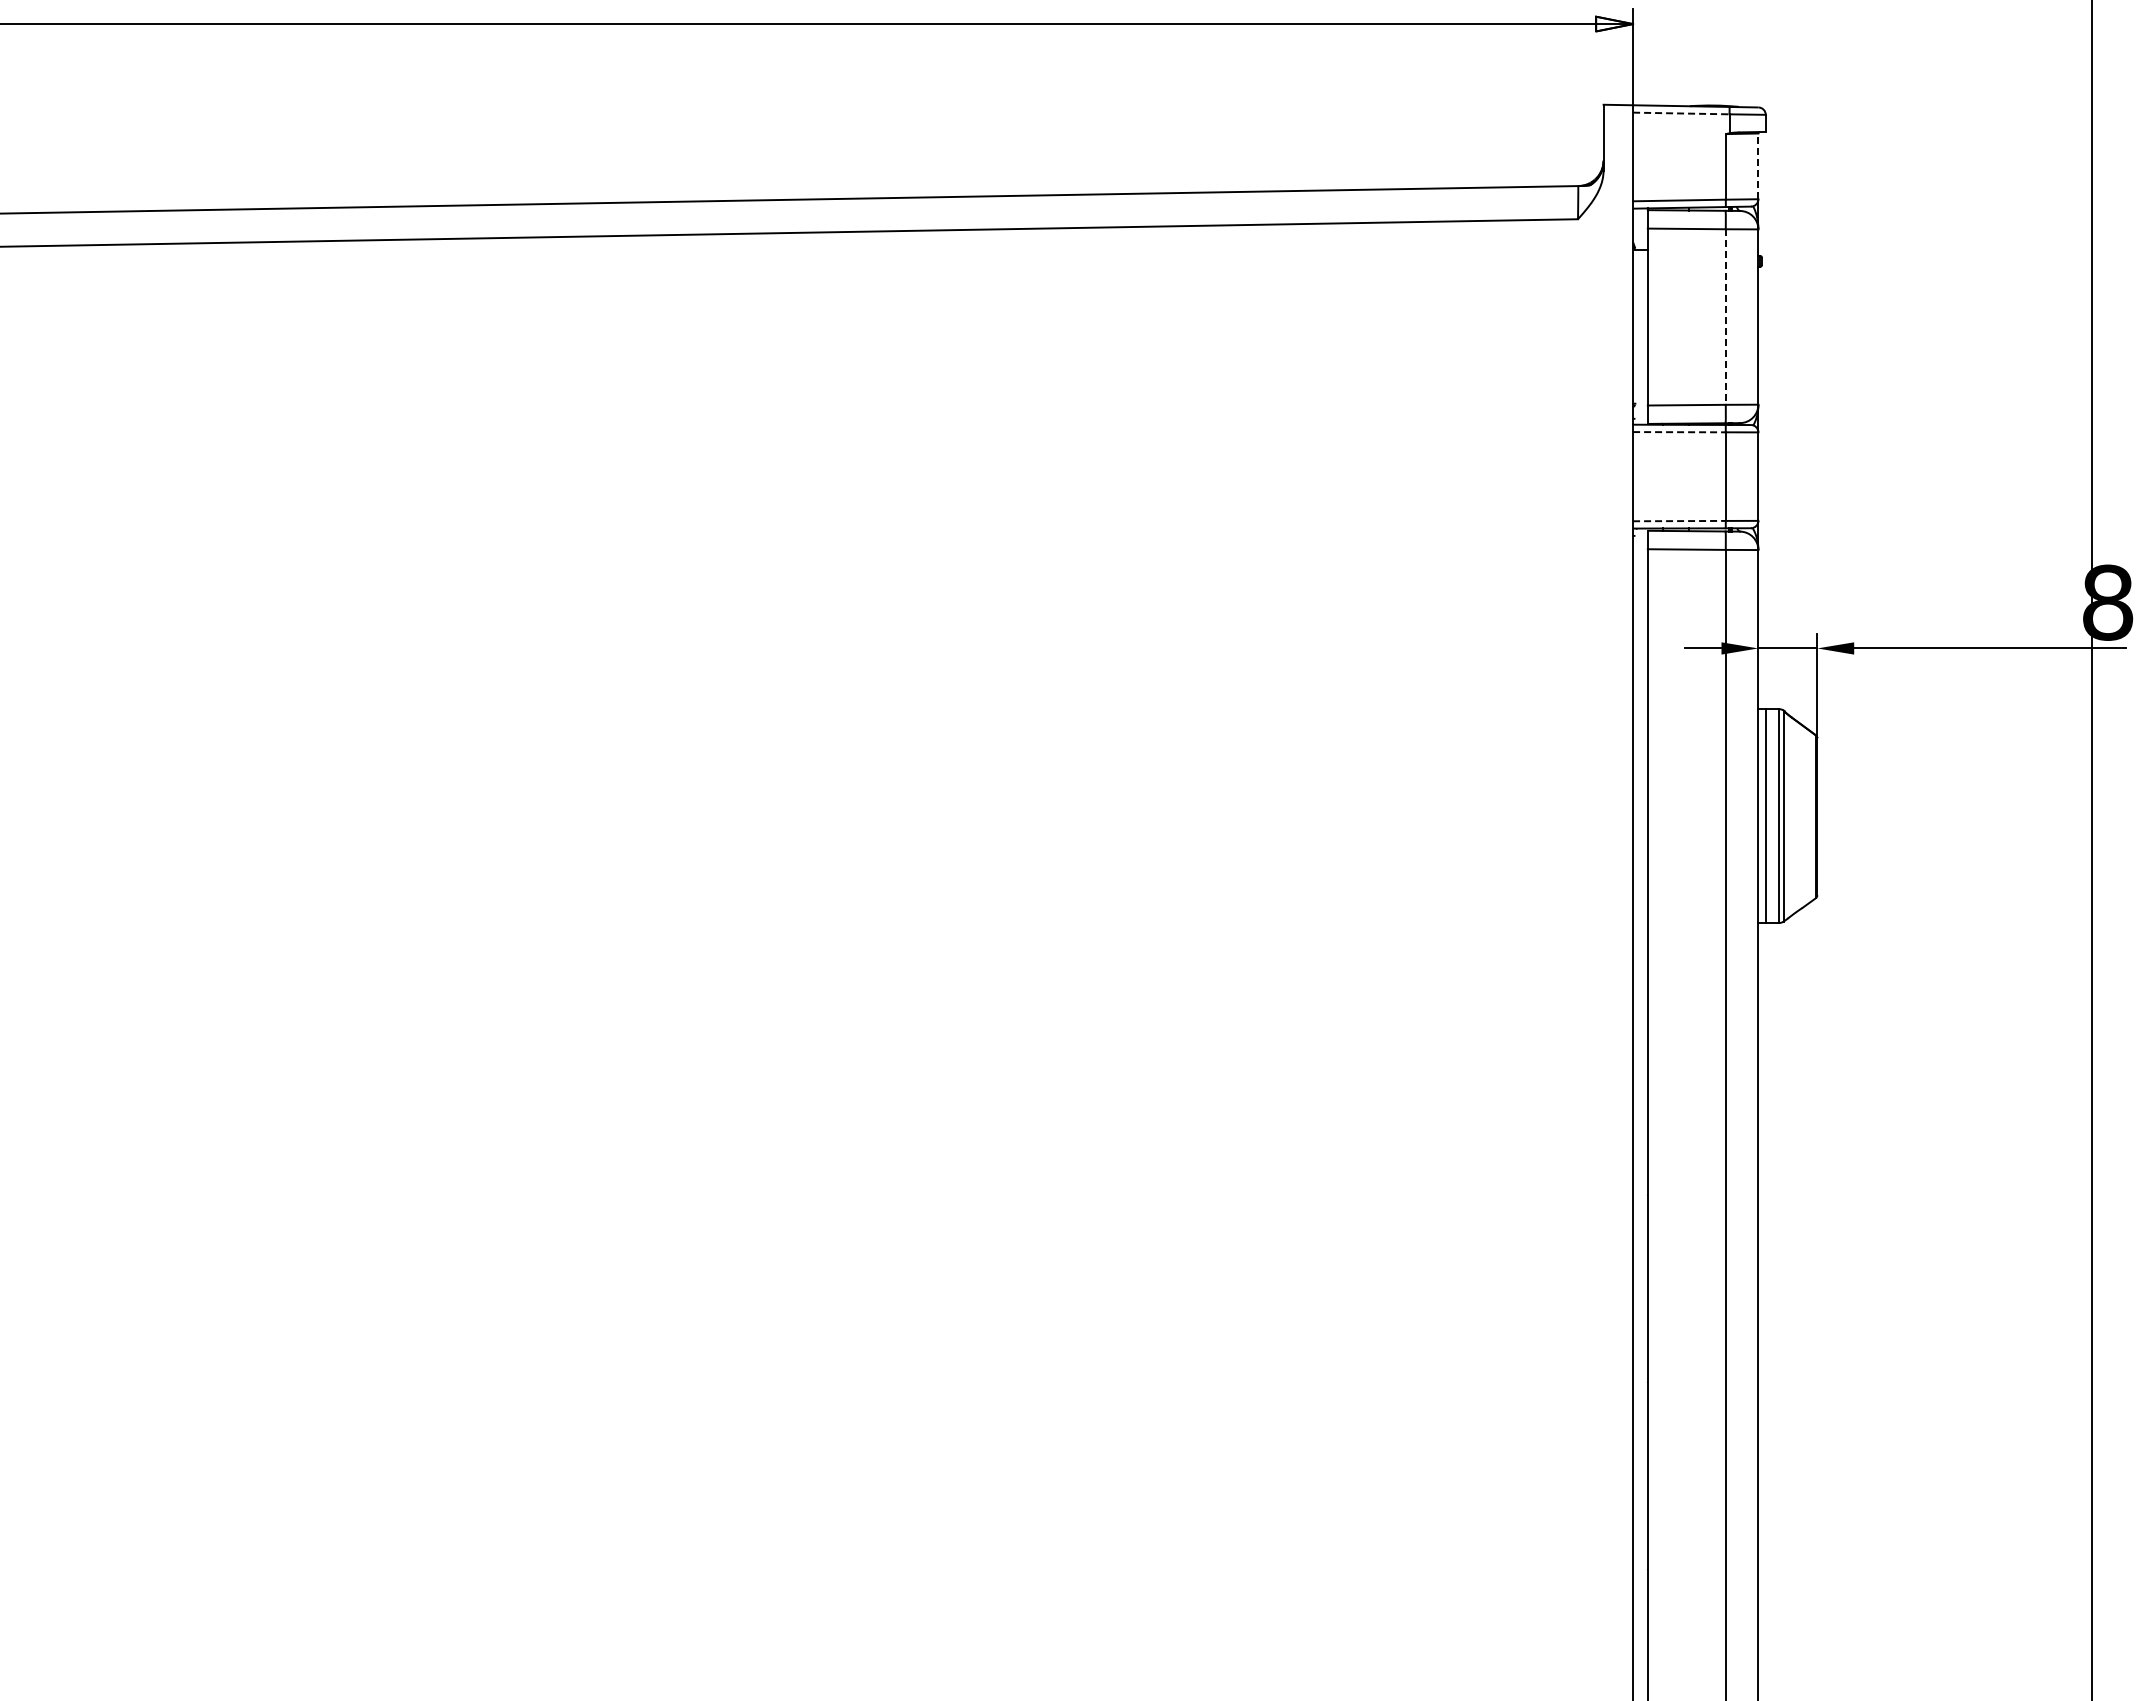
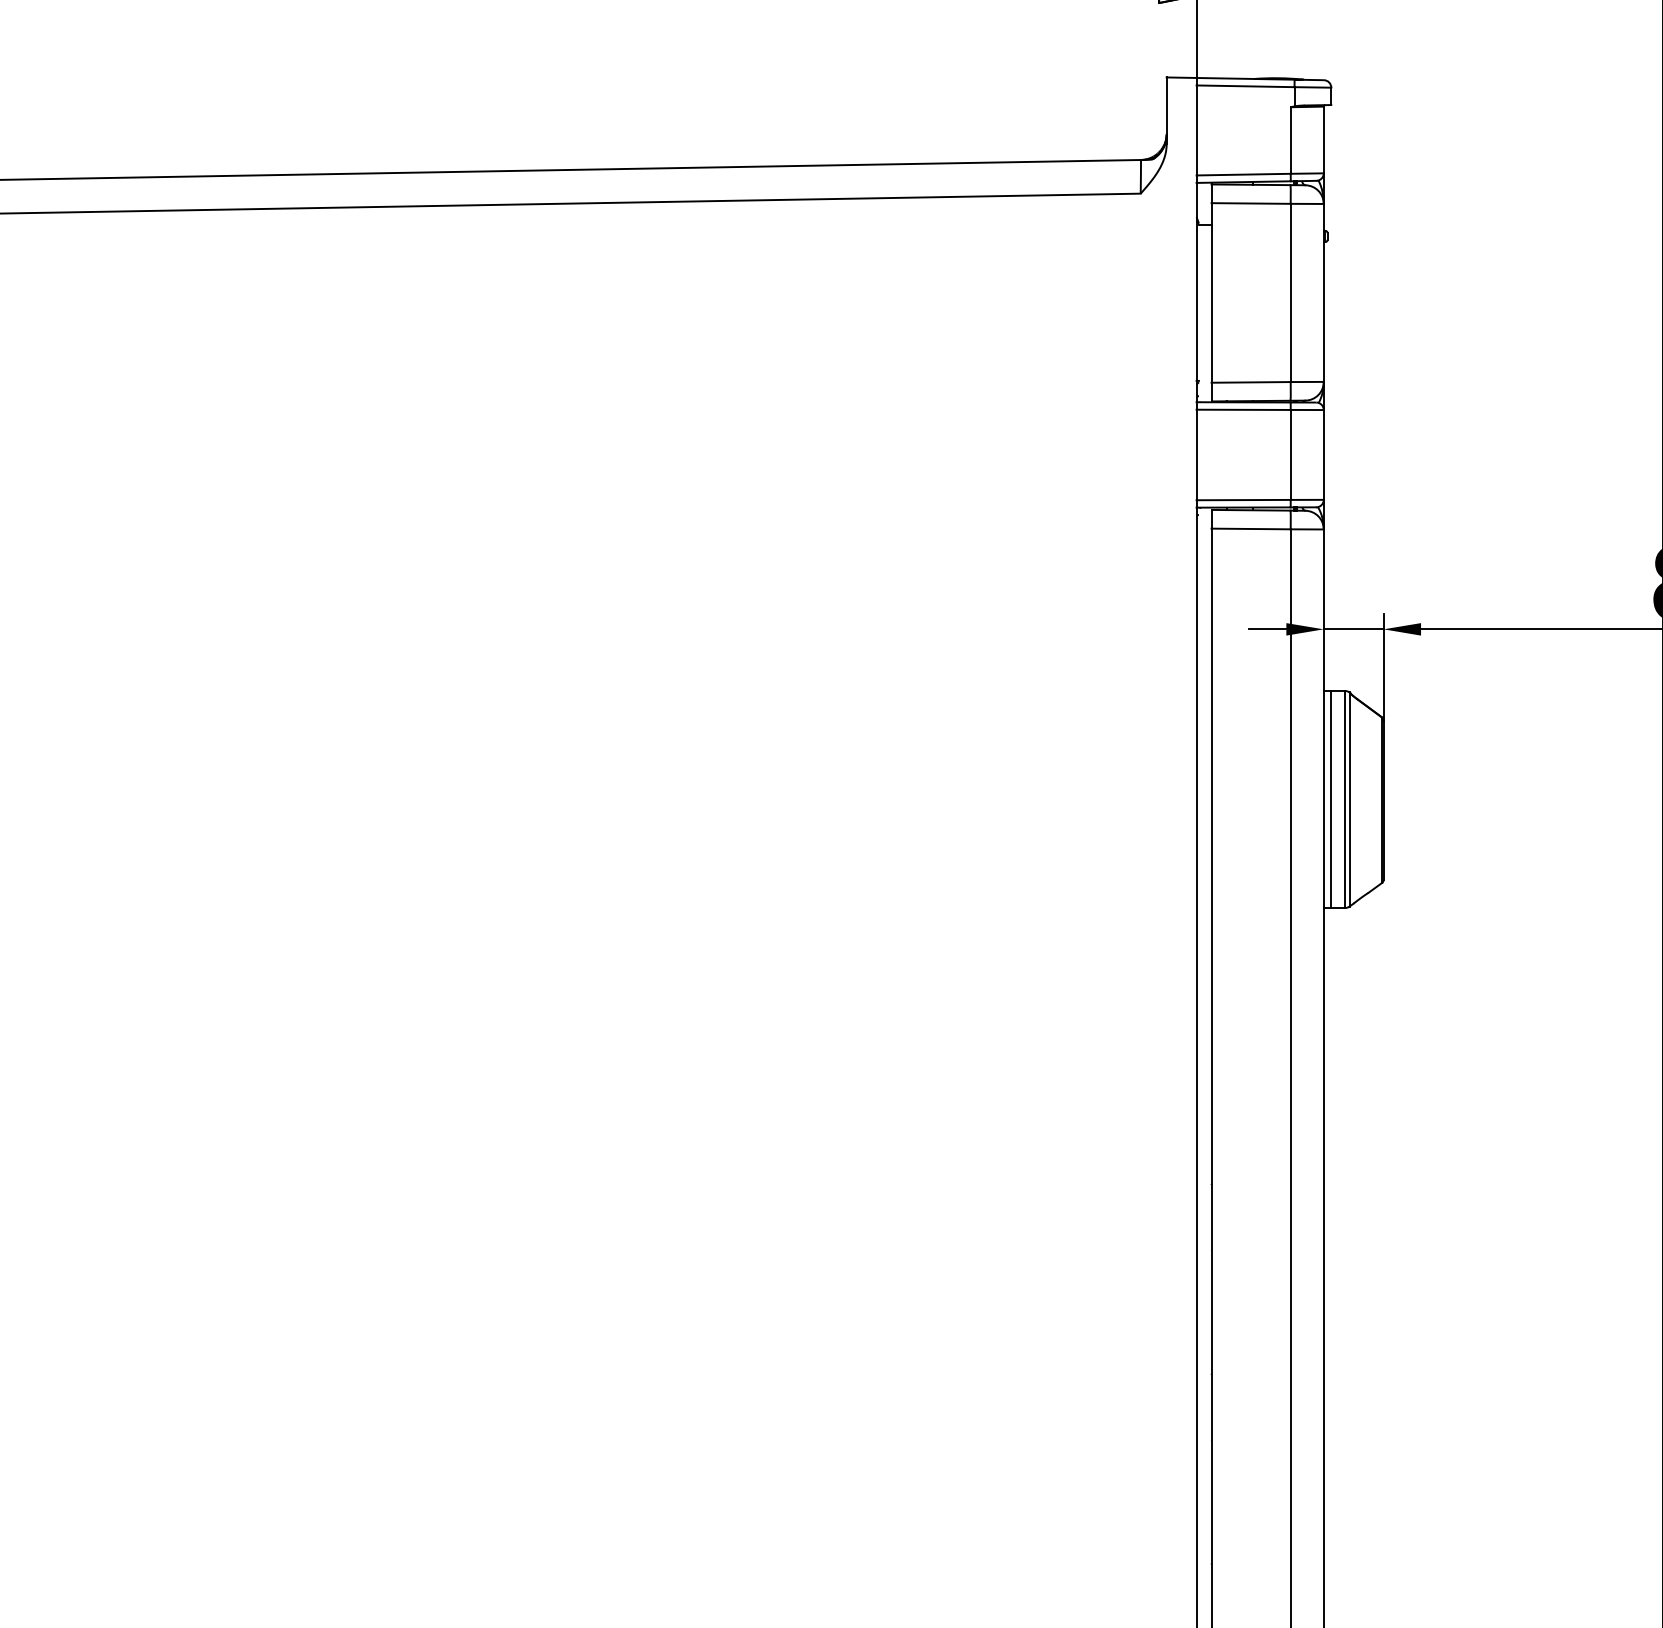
line: (1681, 113) -> (1245, 86), dashed -> solid
line: (1758, 166) -> (1323, 140), dashed -> solid
line: (1725, 317) -> (1290, 293), dashed -> solid
line: (1679, 432) -> (1243, 410), dashed -> solid
line: (1679, 521) -> (1243, 500), dashed -> solid

